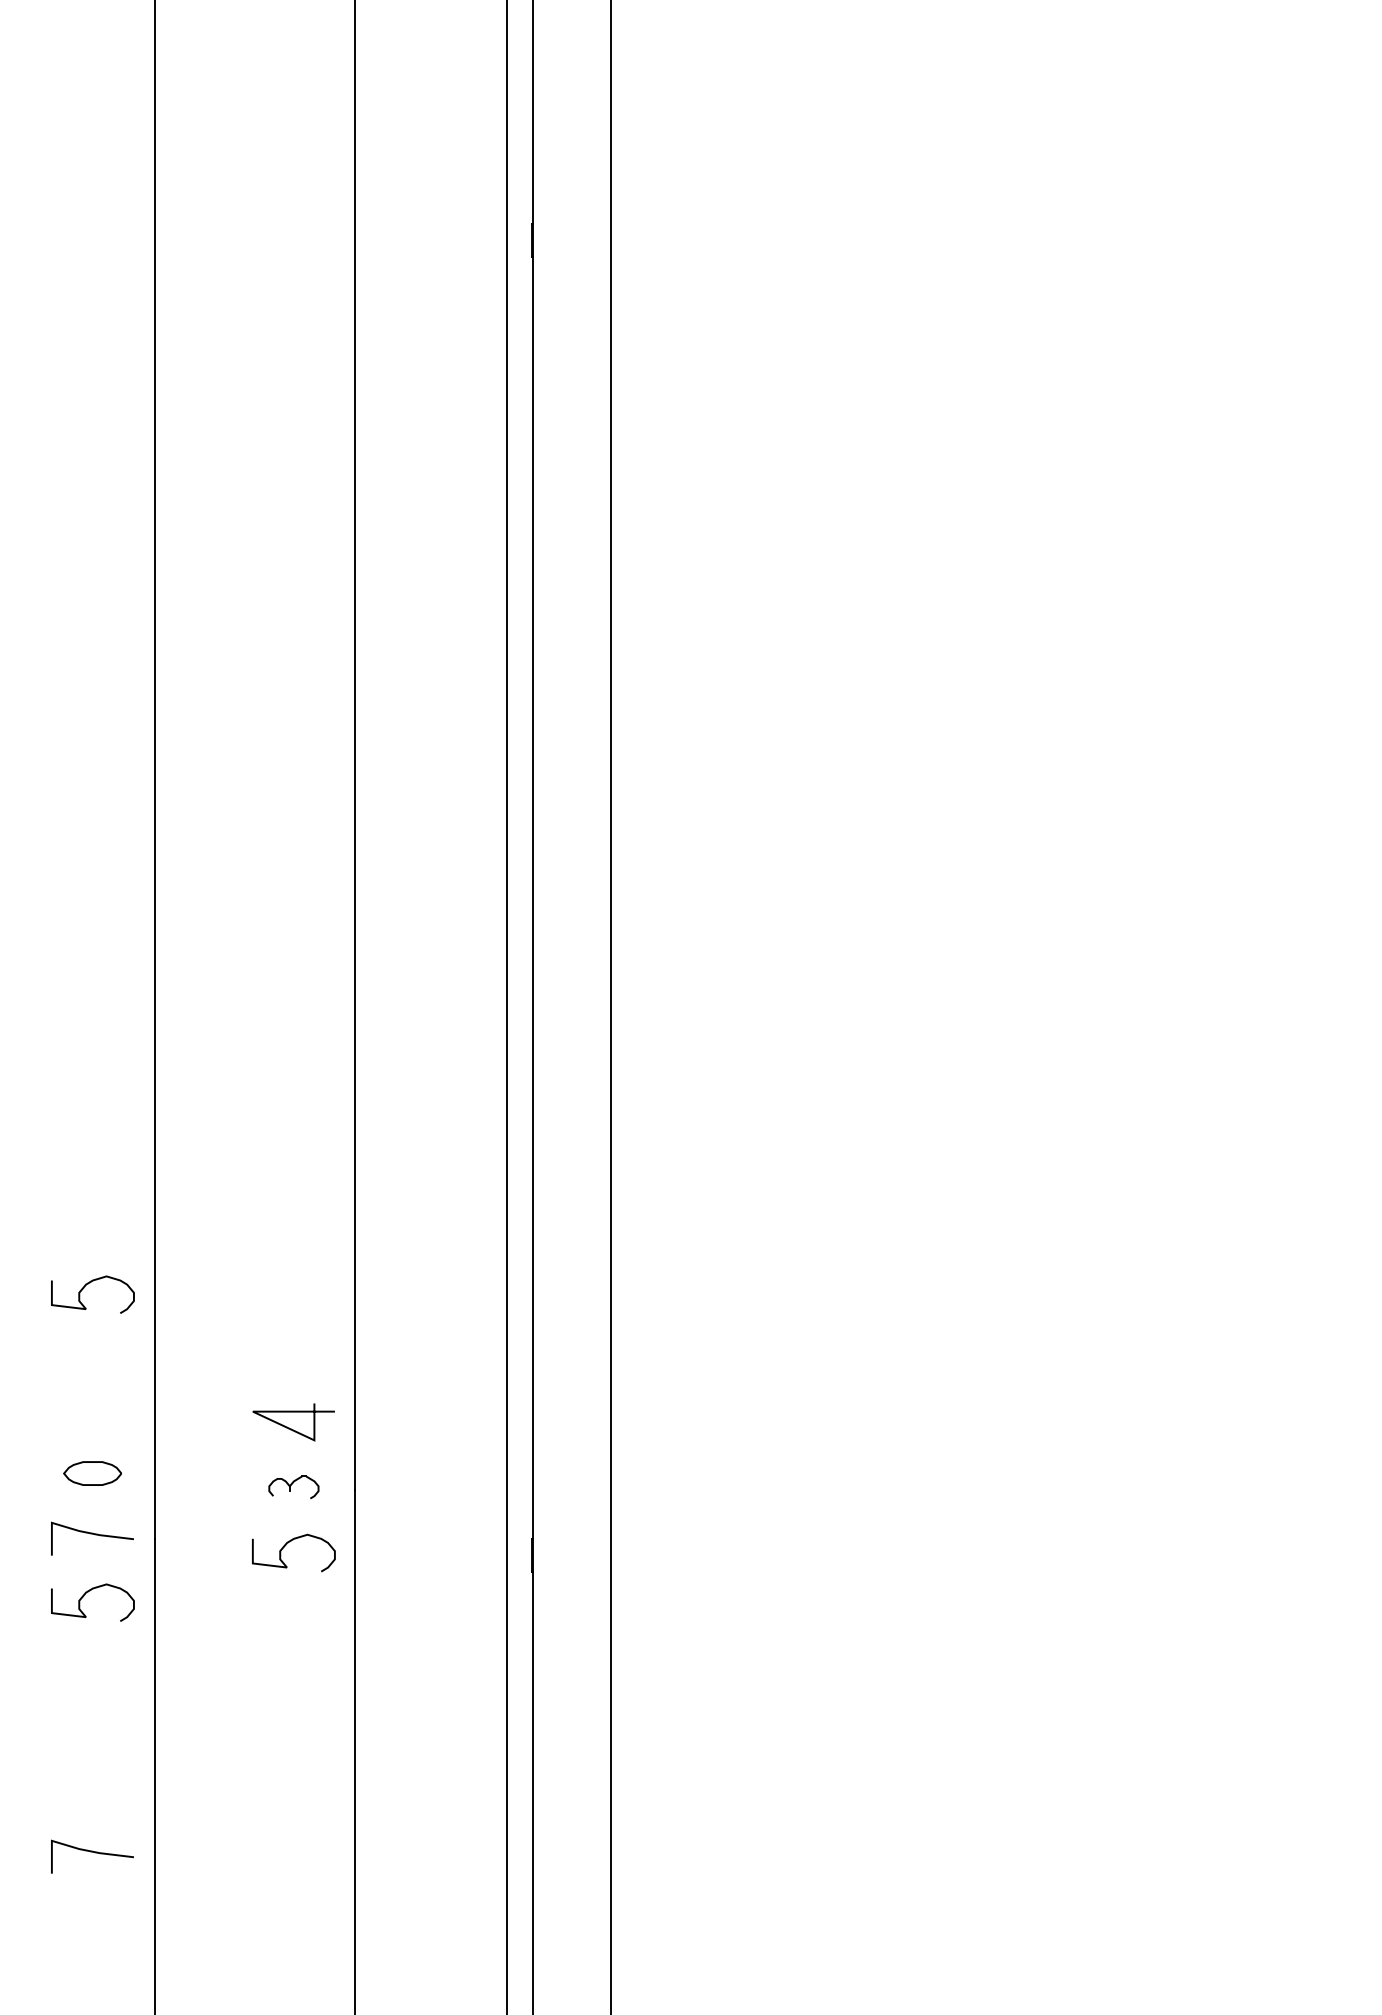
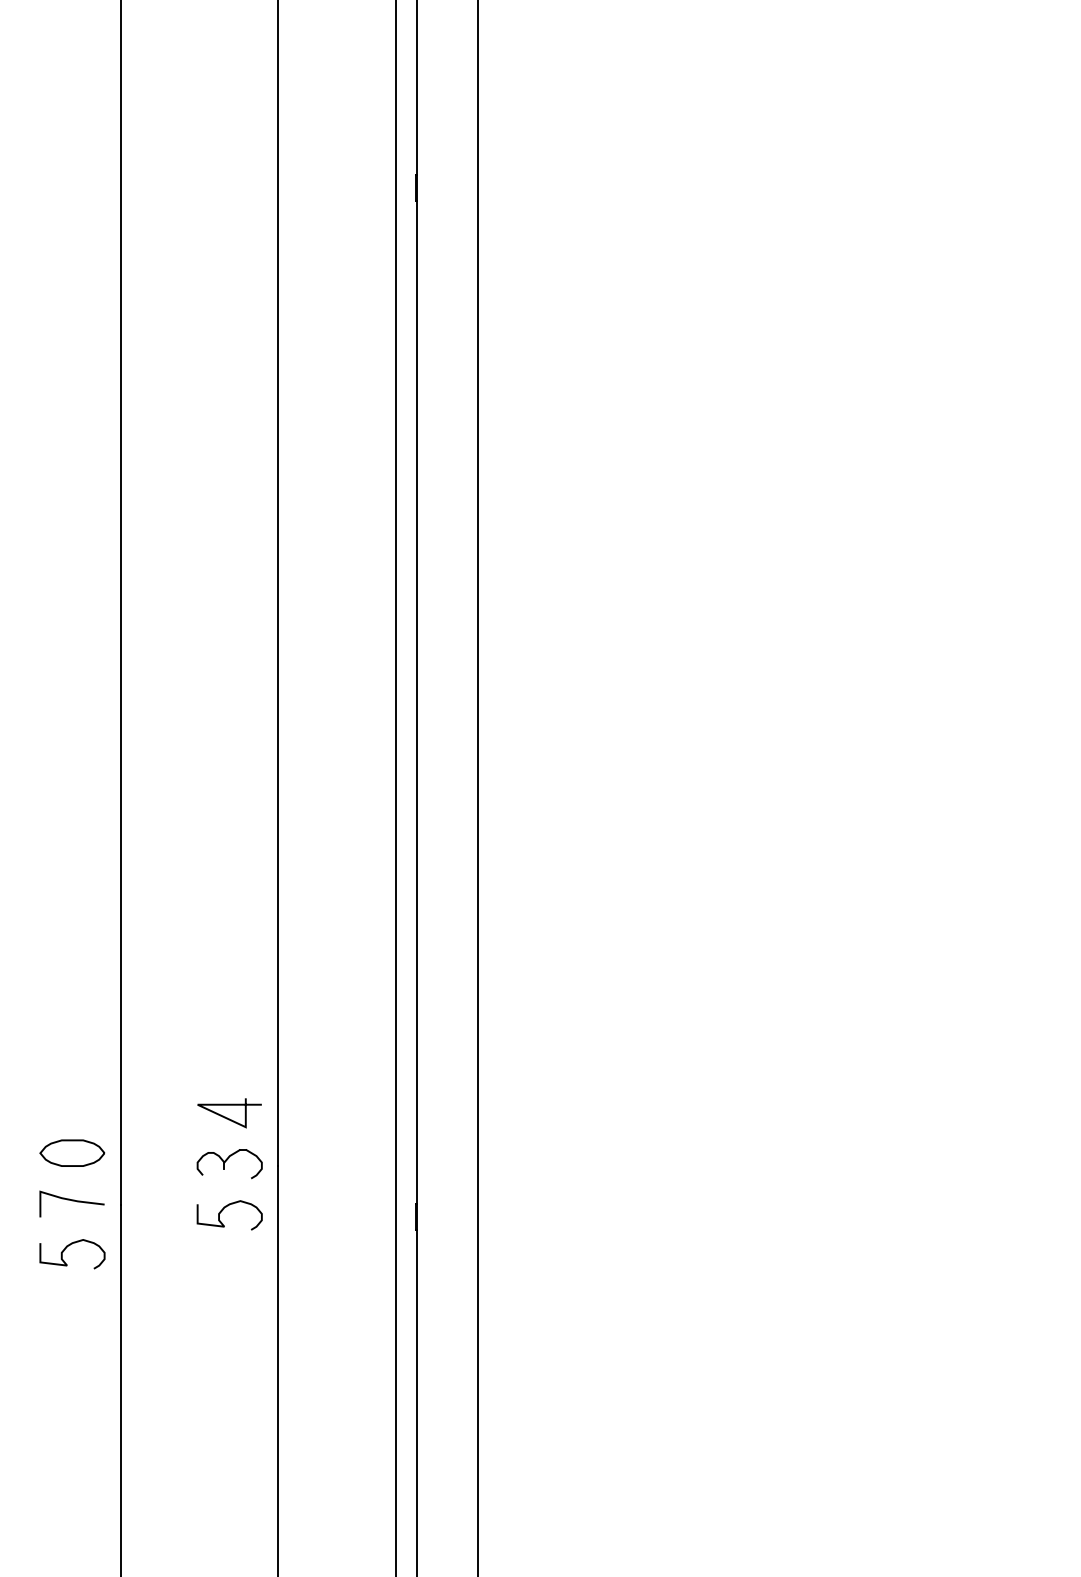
curve: (84, 1288) -> (65, 1008), removed
part: (92, 1473) -> (72, 1153), size x1.43
part: (293, 1487) -> (229, 1164), size x1.67
curve: (92, 1852) -> (72, 1449), removed

